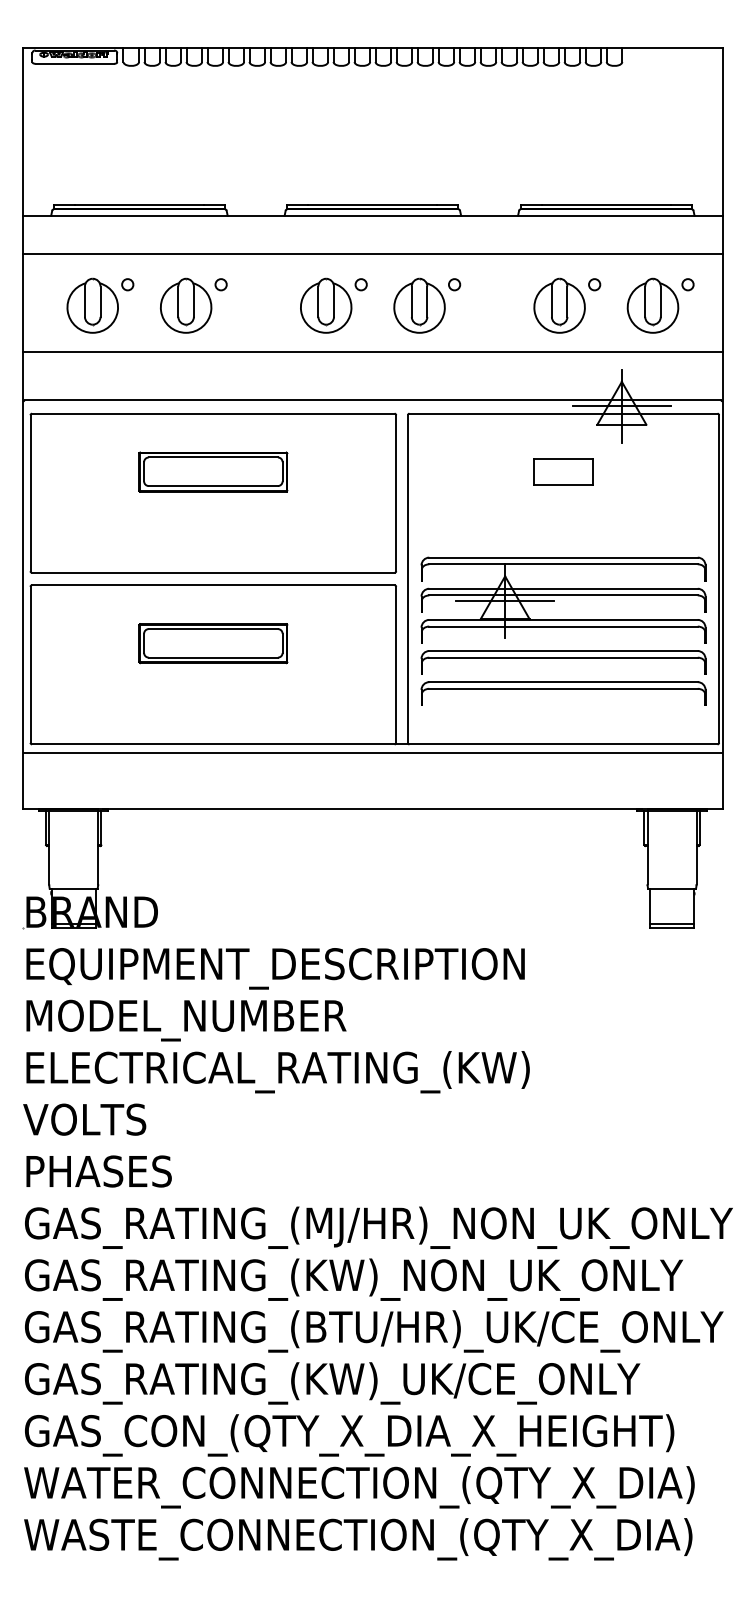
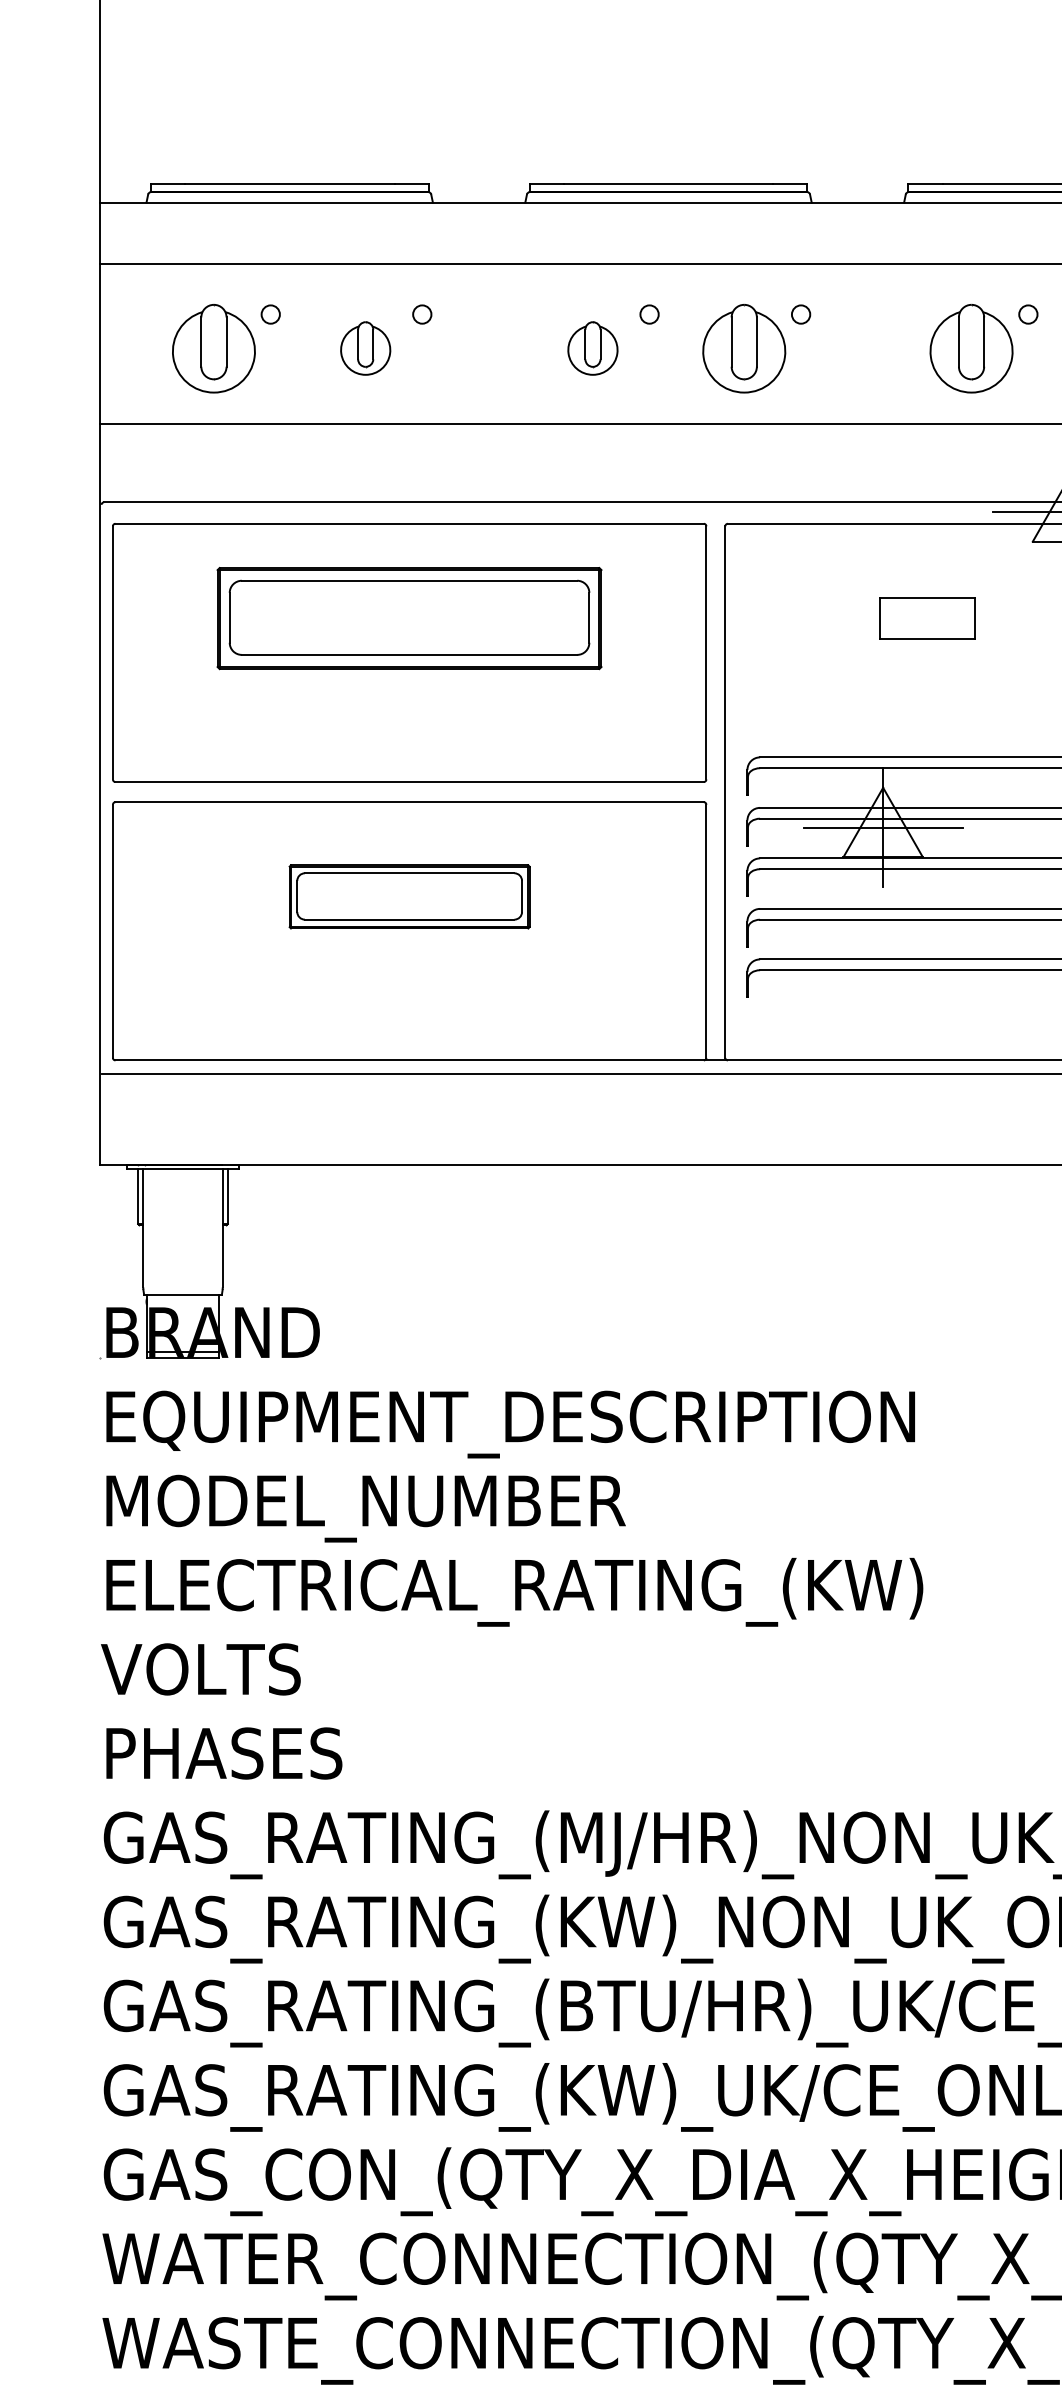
part: (186, 305) -> (366, 348), size x0.6
part: (326, 305) -> (593, 348), size x0.6
part: (213, 471) -> (409, 617), size x1.6
part: (563, 471) -> (927, 617), moved

